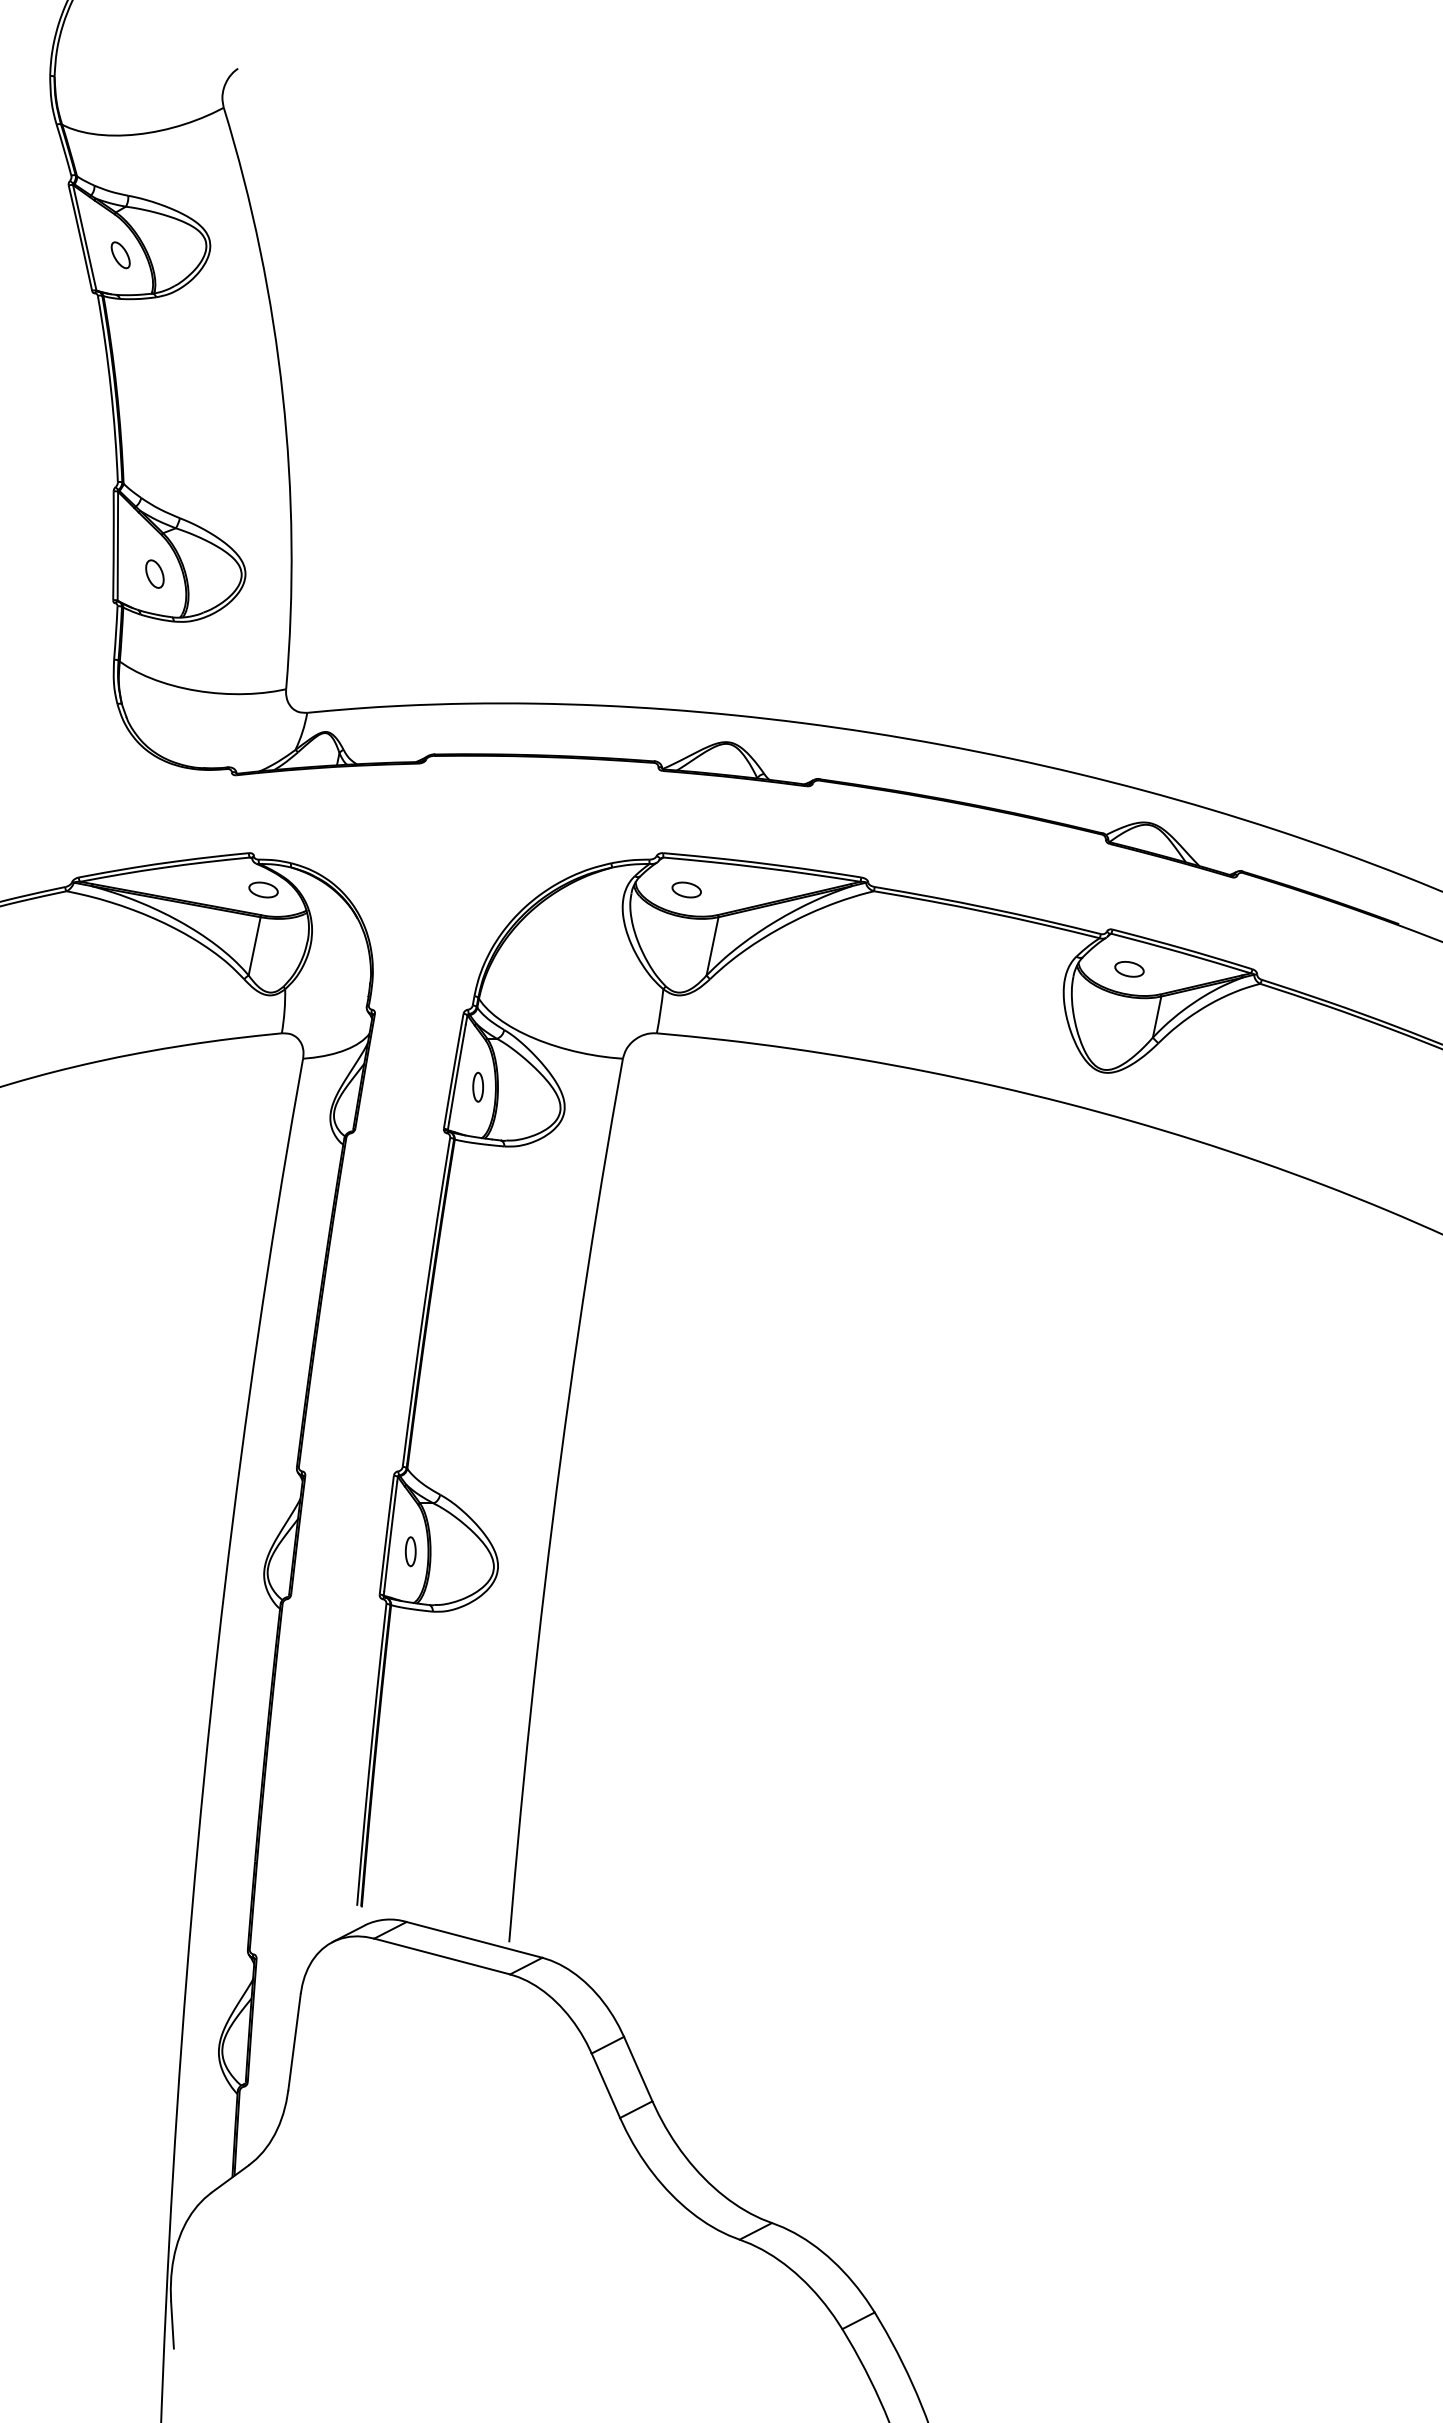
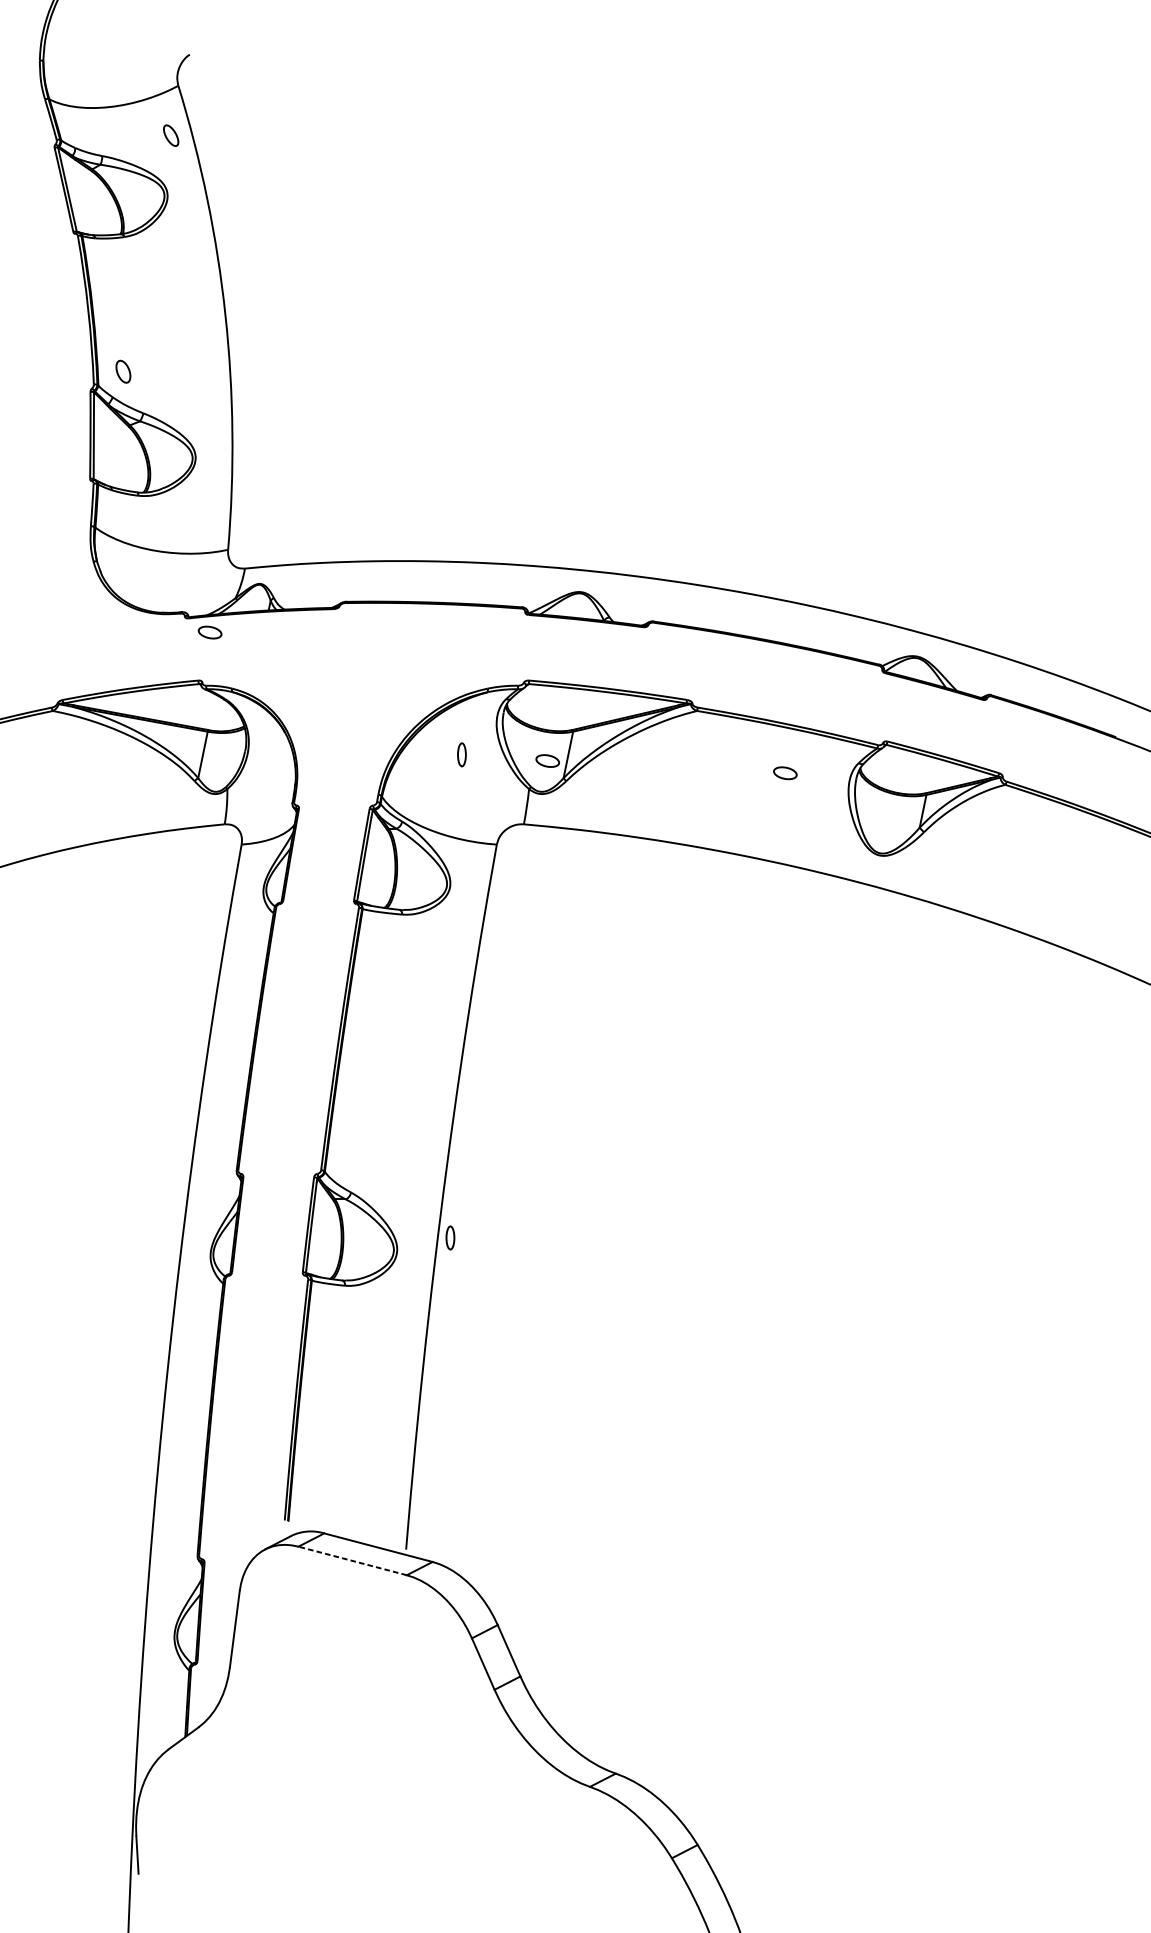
part: (120, 255) -> (170, 135), moved
part: (154, 573) -> (123, 371), moved
part: (263, 889) -> (210, 632), moved
part: (686, 889) -> (547, 760), moved
part: (1129, 969) -> (785, 773), moved
part: (477, 1086) -> (461, 754), moved
part: (410, 1551) -> (450, 1237), moved
line: (441, 1956) -> (352, 1560), solid -> dashed

